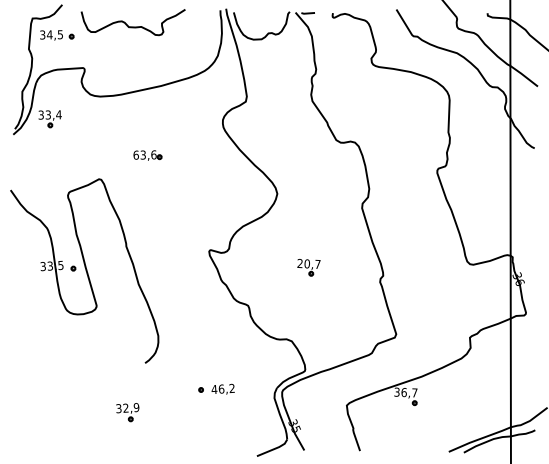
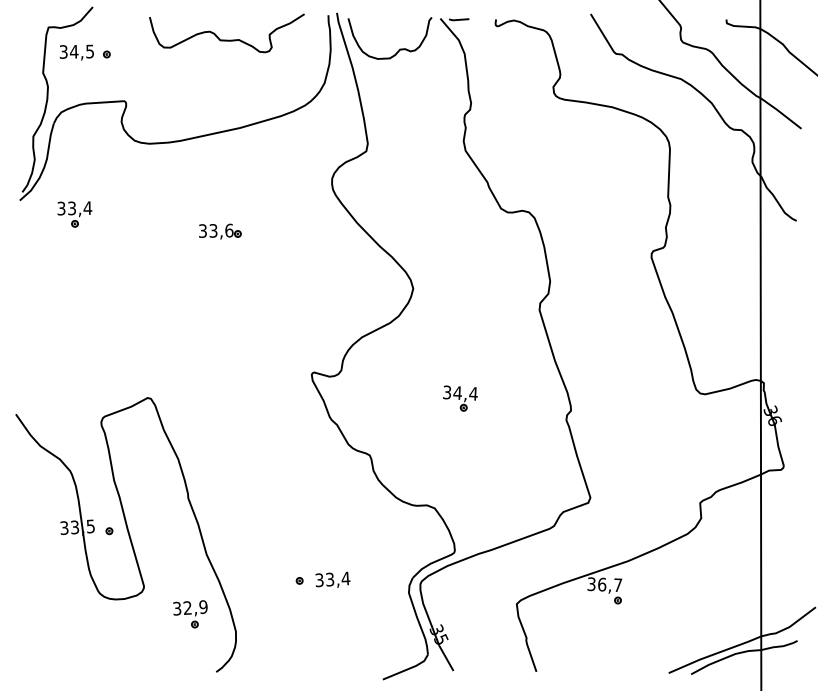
curve: (132, 26) -> (225, 39), moved
part: (49, 119) -> (73, 215), moved
text: (135, 154) -> (201, 230), 63,6 -> 33,6
text: (308, 263) -> (459, 392), 20,7 -> 34,4
part: (84, 270) -> (125, 533), moved
text: (223, 388) -> (333, 578), 46,2 -> 33,4

